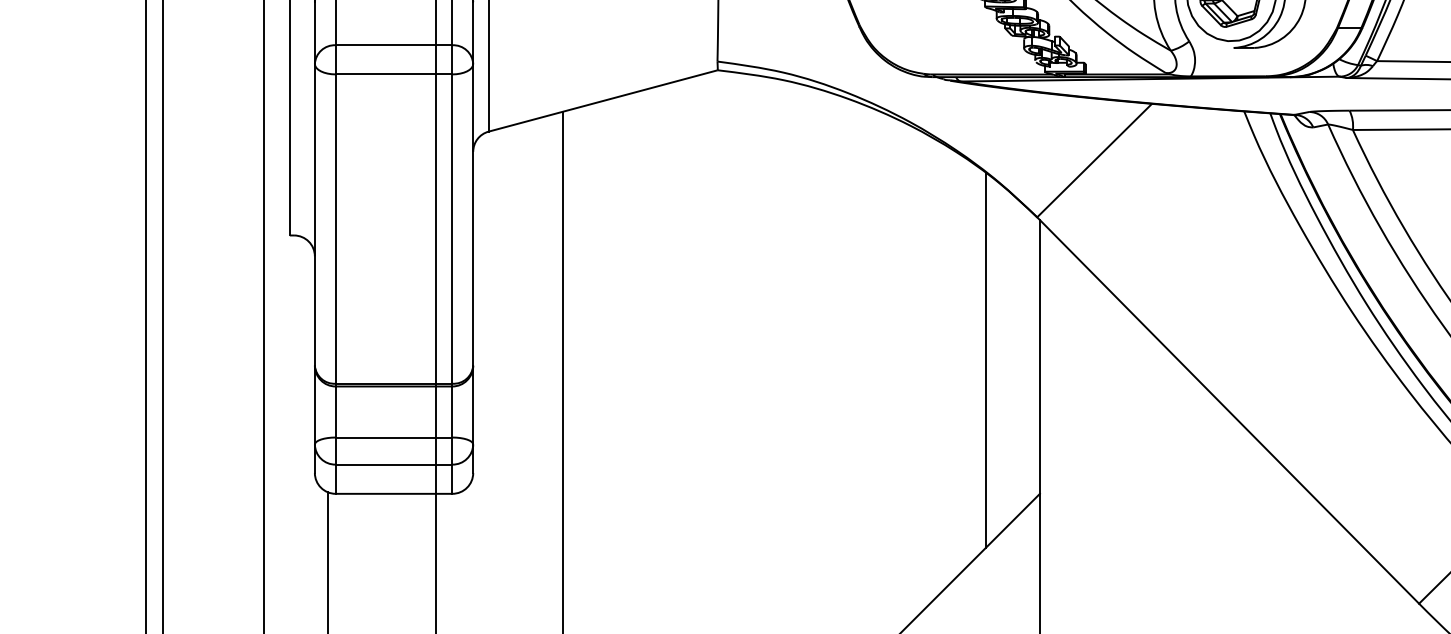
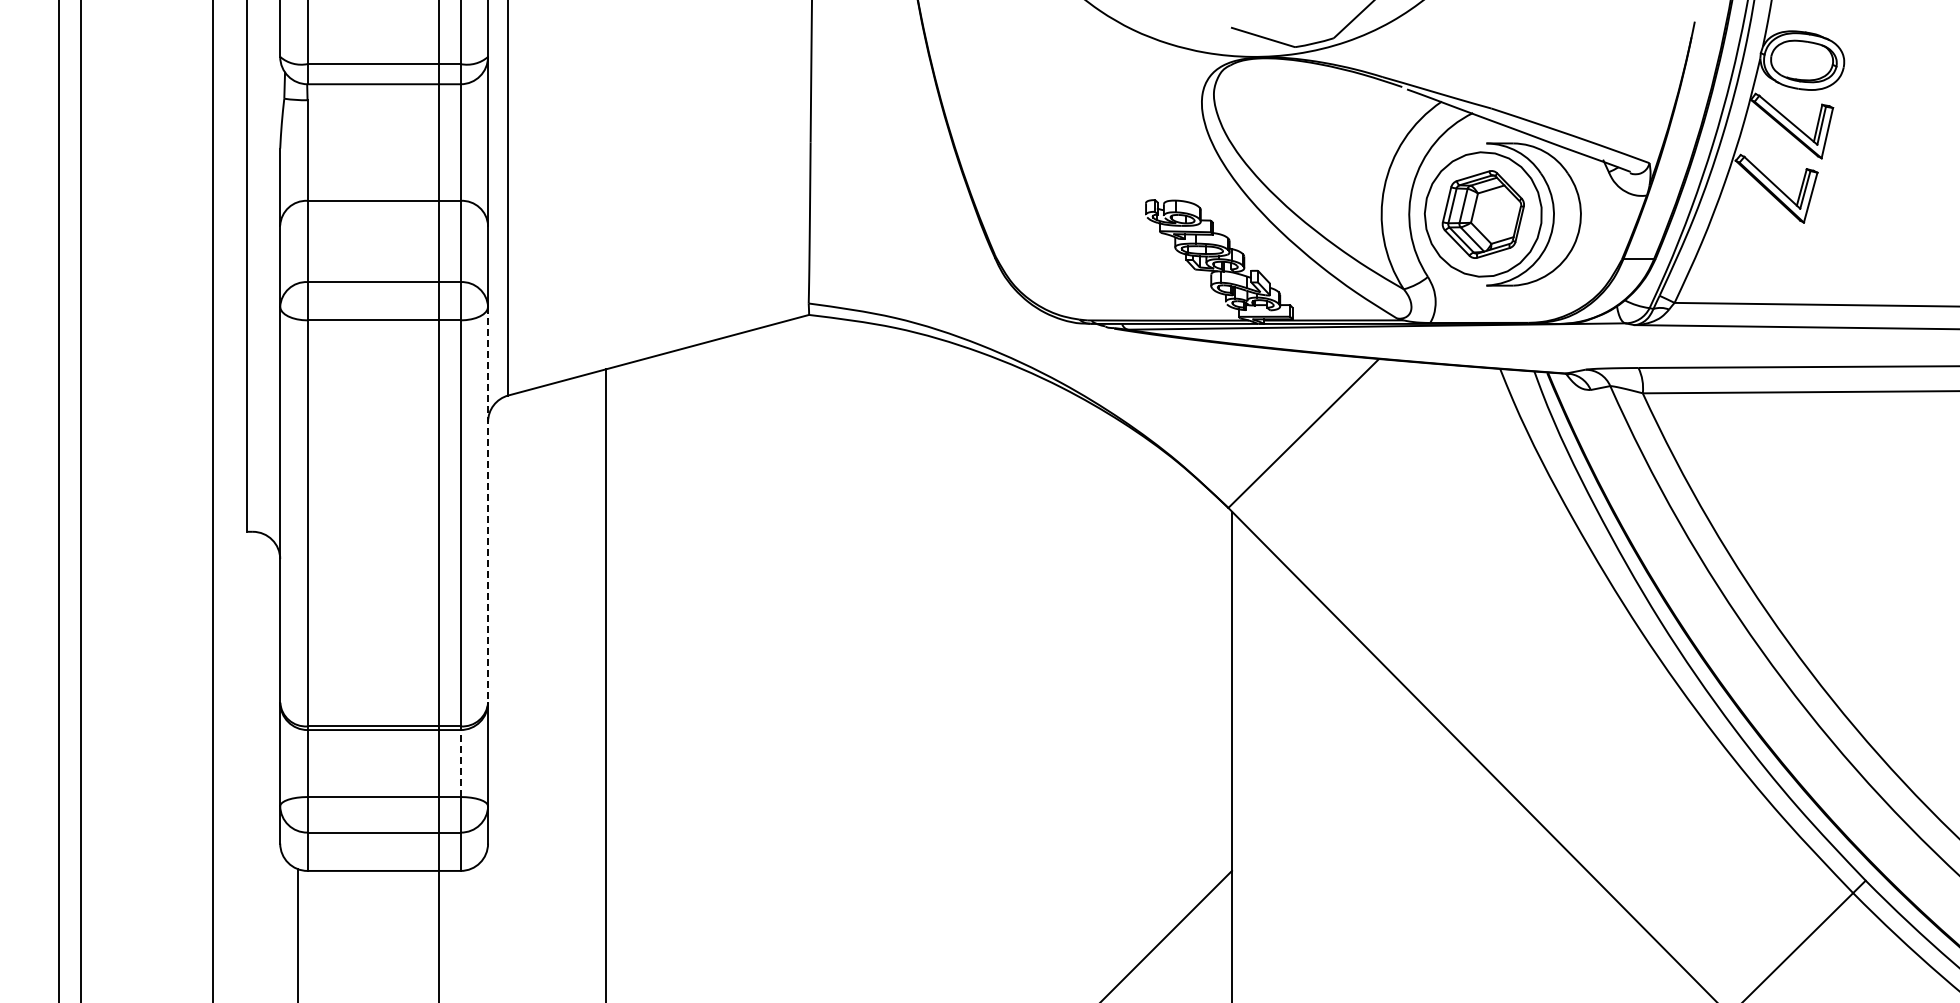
line: (473, 214) -> (488, 504), solid -> dashed
line: (986, 360) -> (1161, 695), removed
line: (452, 411) -> (460, 763), solid -> dashed

